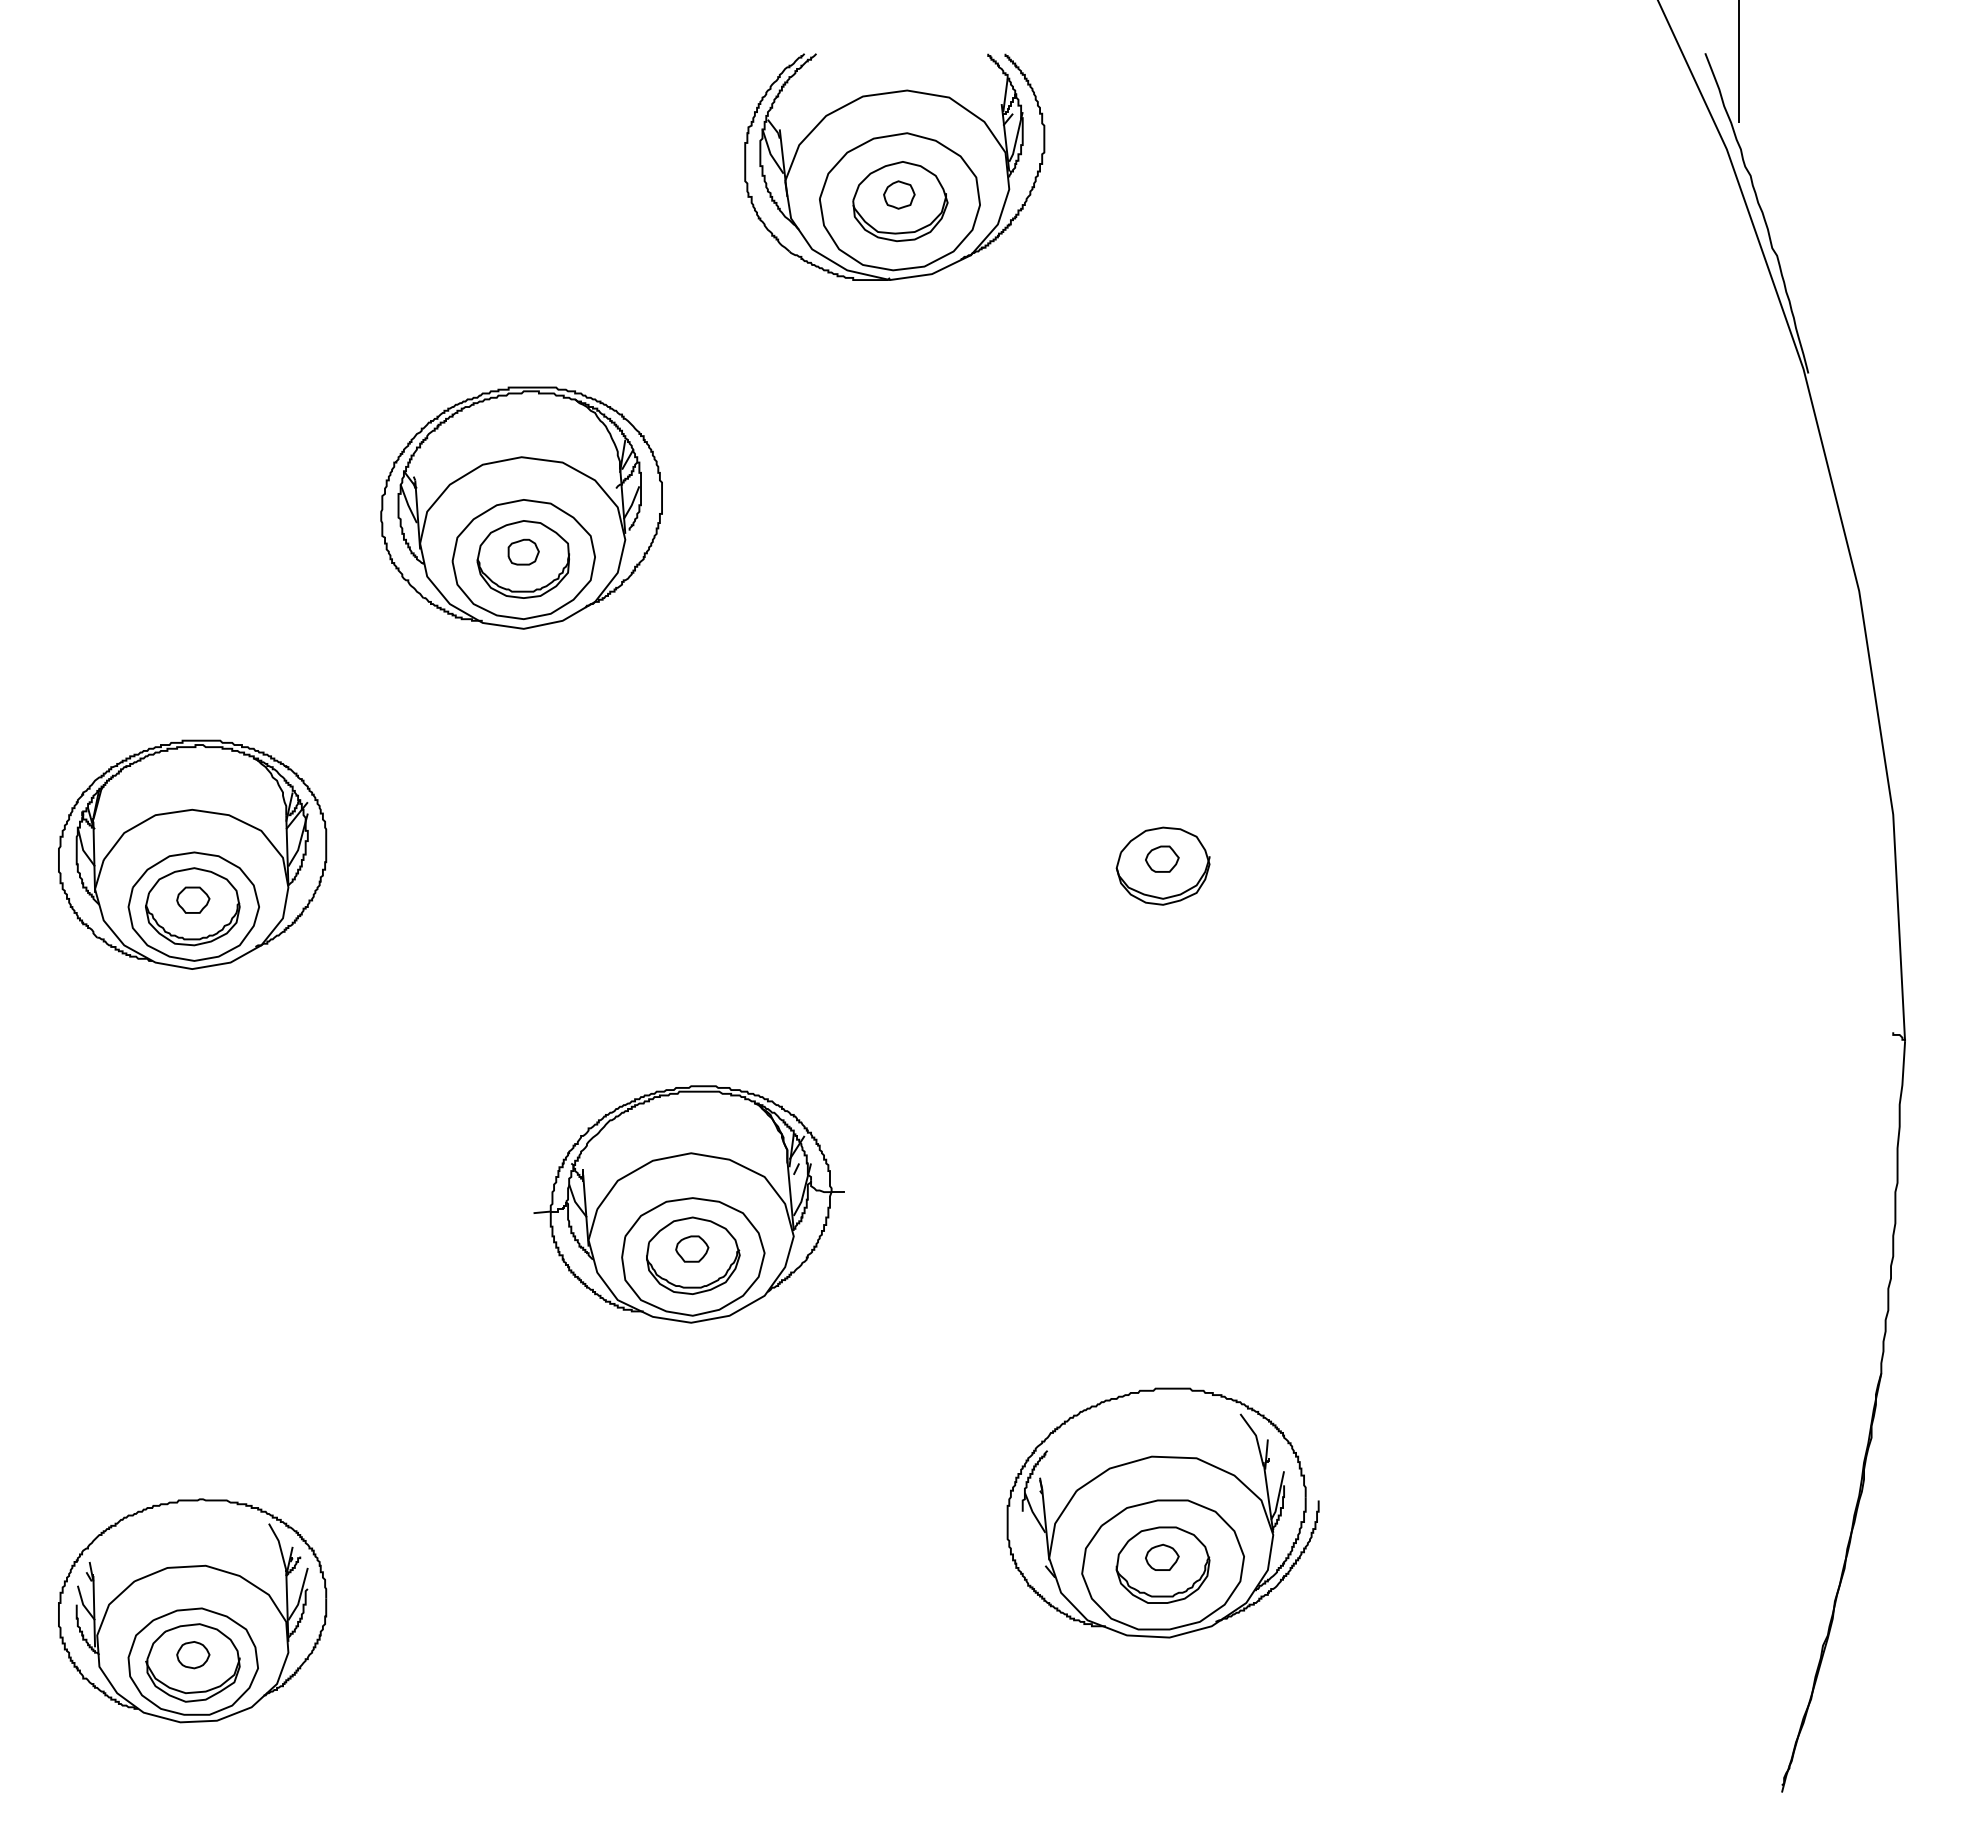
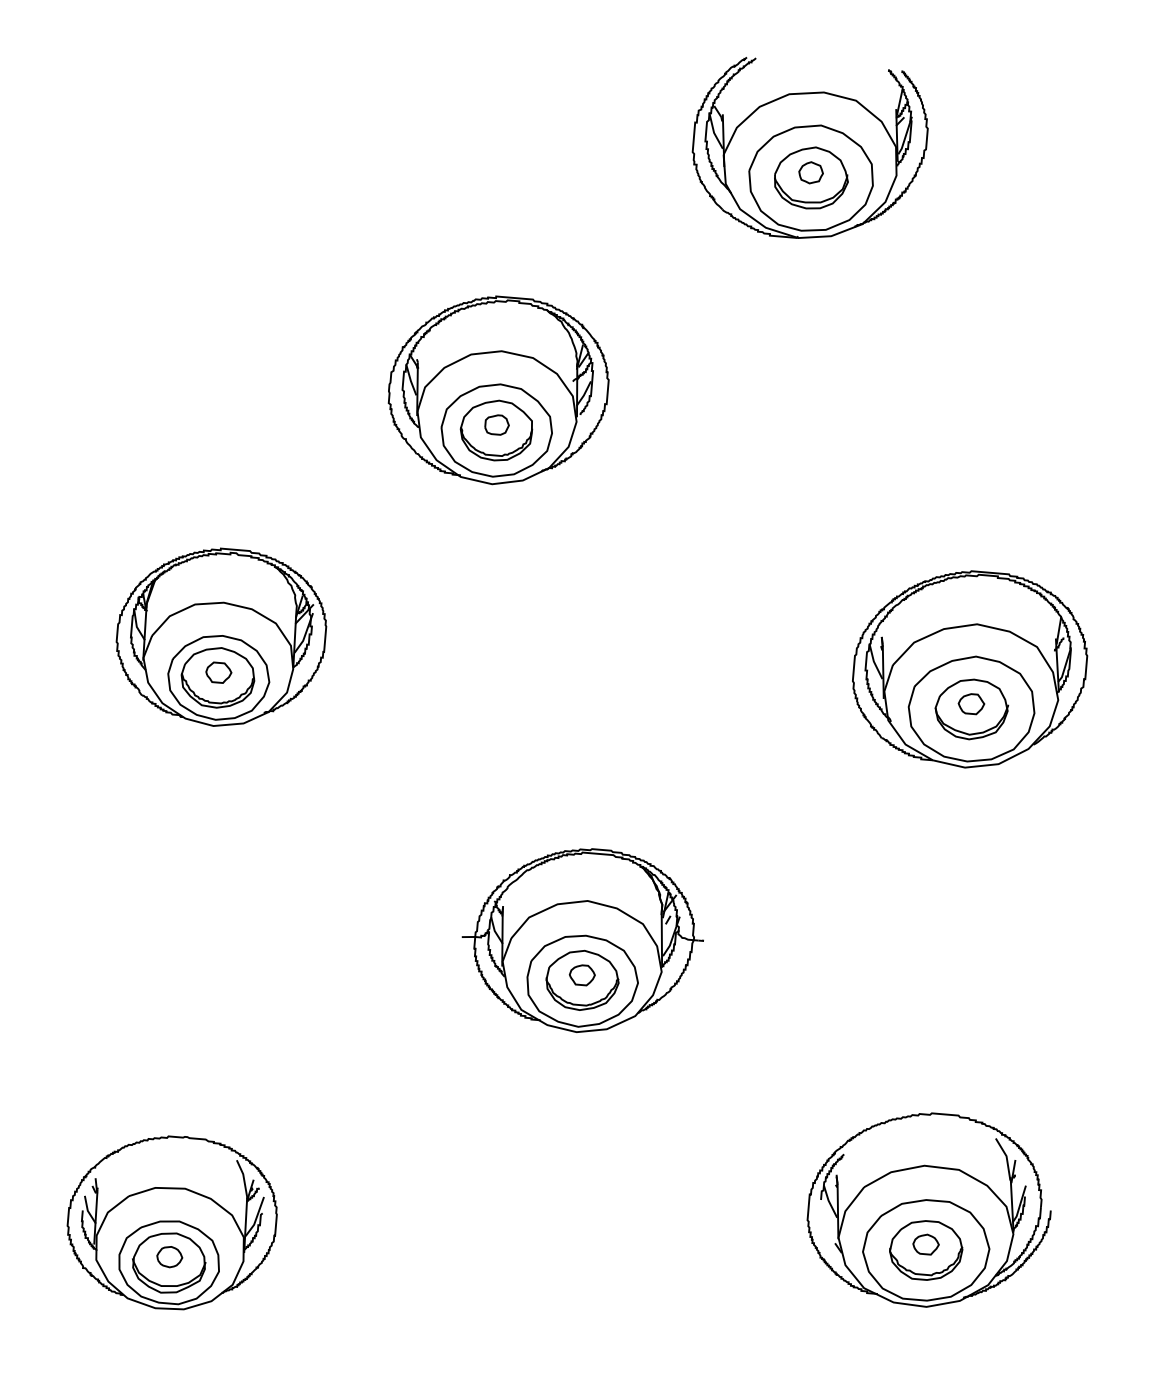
part: (1156, 814) -> (969, 669), added

